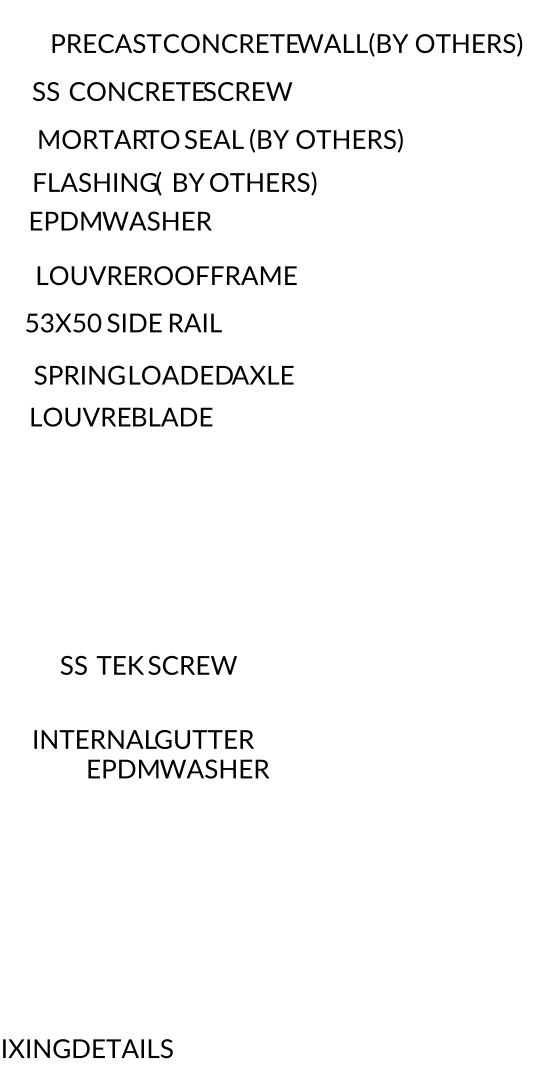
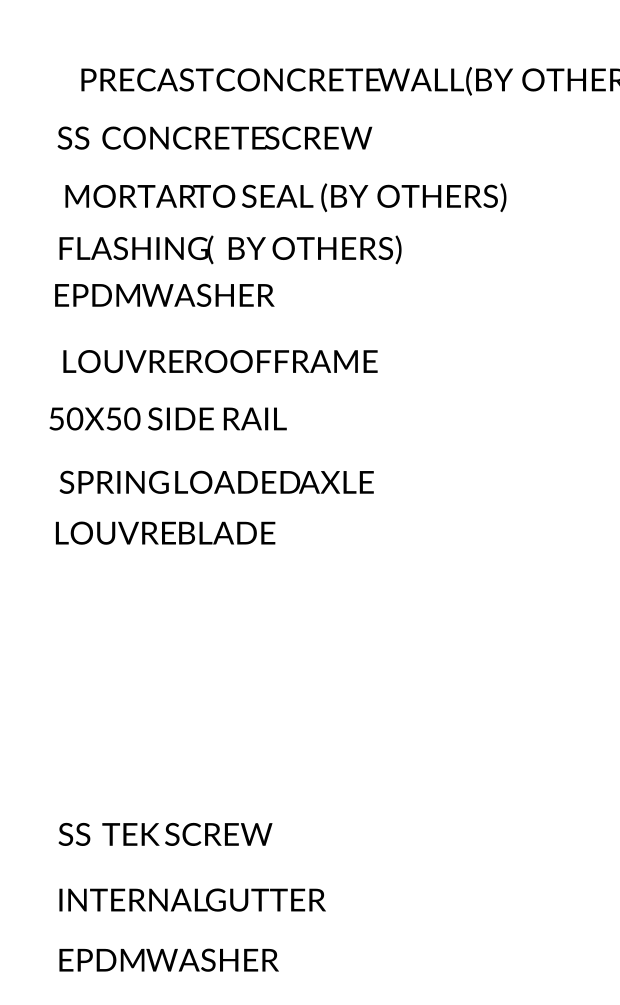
text: (46, 322) -> (74, 418), 53X50 -> 50X50
text: (148, 665) -> (165, 834), moved
text: (143, 739) -> (191, 900), moved
text: (178, 768) -> (168, 959), moved

